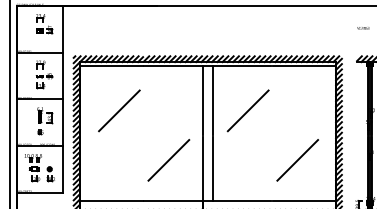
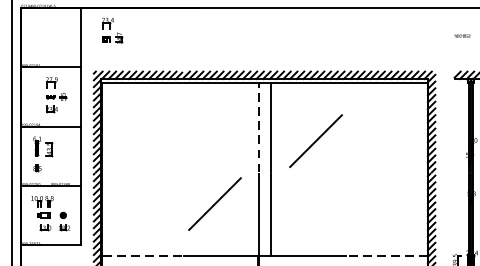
part: (44, 24) -> (112, 31), moved
line: (203, 100) -> (259, 127), solid -> dashed
line: (119, 110) -> (152, 140), removed
part: (45, 121) -> (43, 154), moved
line: (297, 160) -> (378, 204), removed
line: (111, 200) -> (141, 255), solid -> dashed
line: (304, 200) -> (387, 255), solid -> dashed

